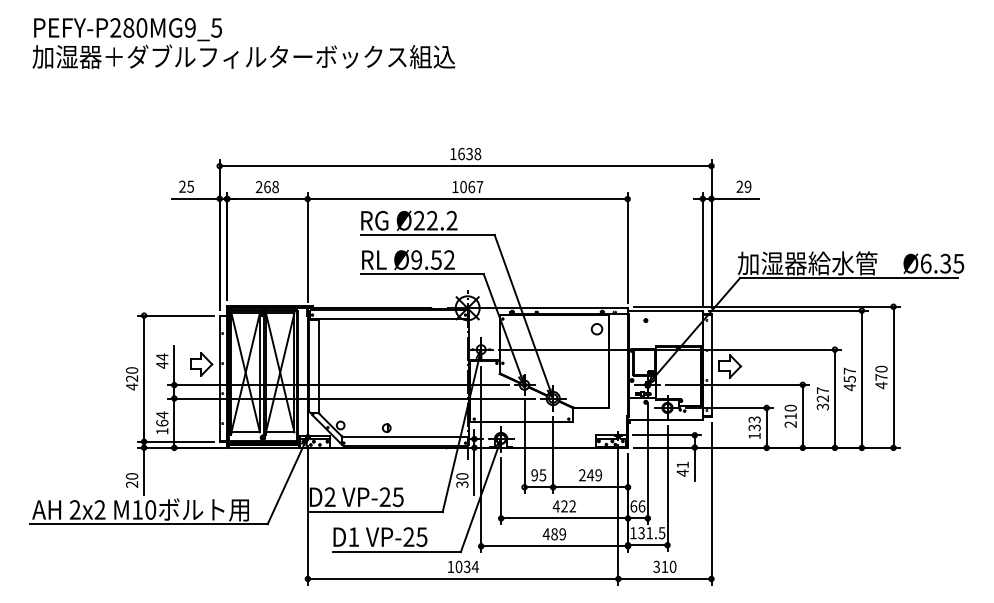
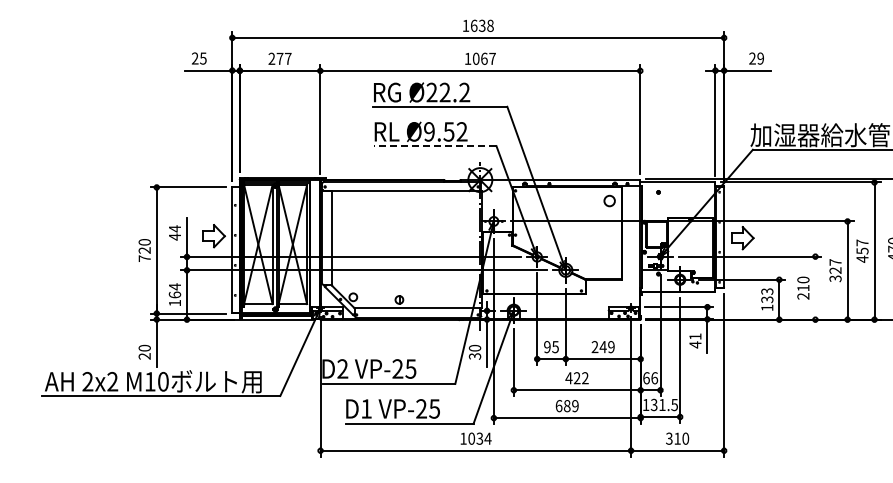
text: (271, 186) -> (284, 58), 268 -> 277
line: (422, 274) -> (435, 146), solid -> dashed
text: (132, 386) -> (145, 258), 420 -> 720
line: (802, 415) -> (815, 287), removed
text: (545, 534) -> (558, 406), 489 -> 689

